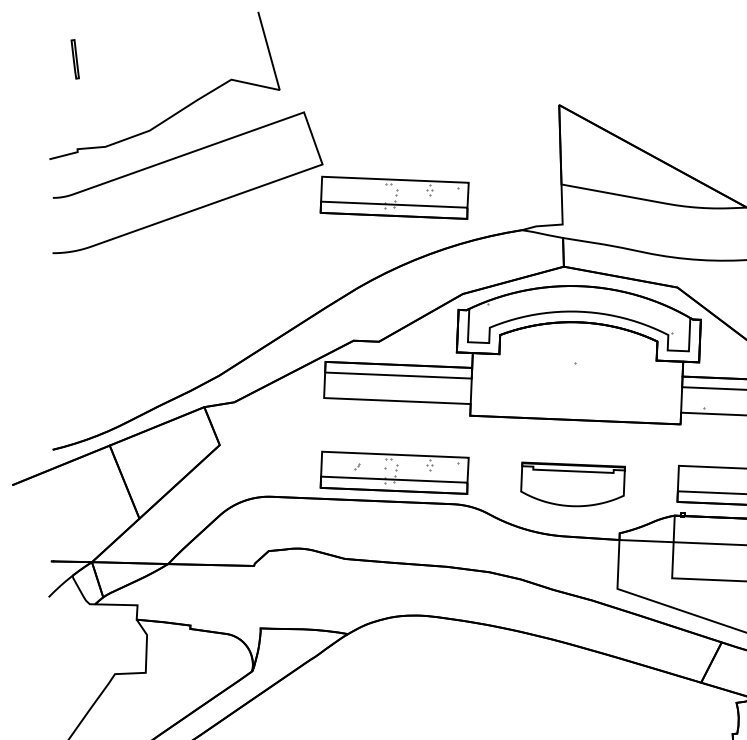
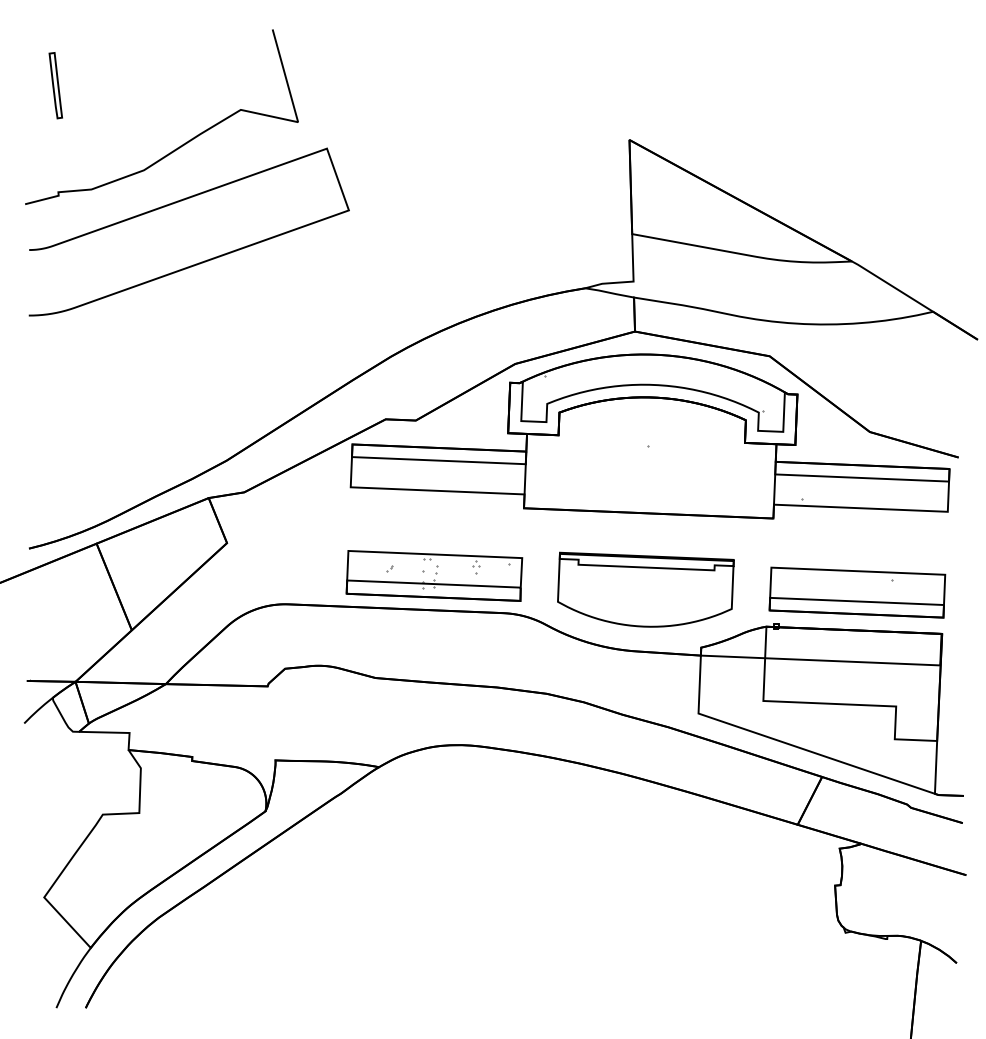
part: (75, 59) -> (55, 85), size x1.43
part: (394, 197) -> (434, 249), removed
part: (572, 484) -> (645, 589), size x1.43

